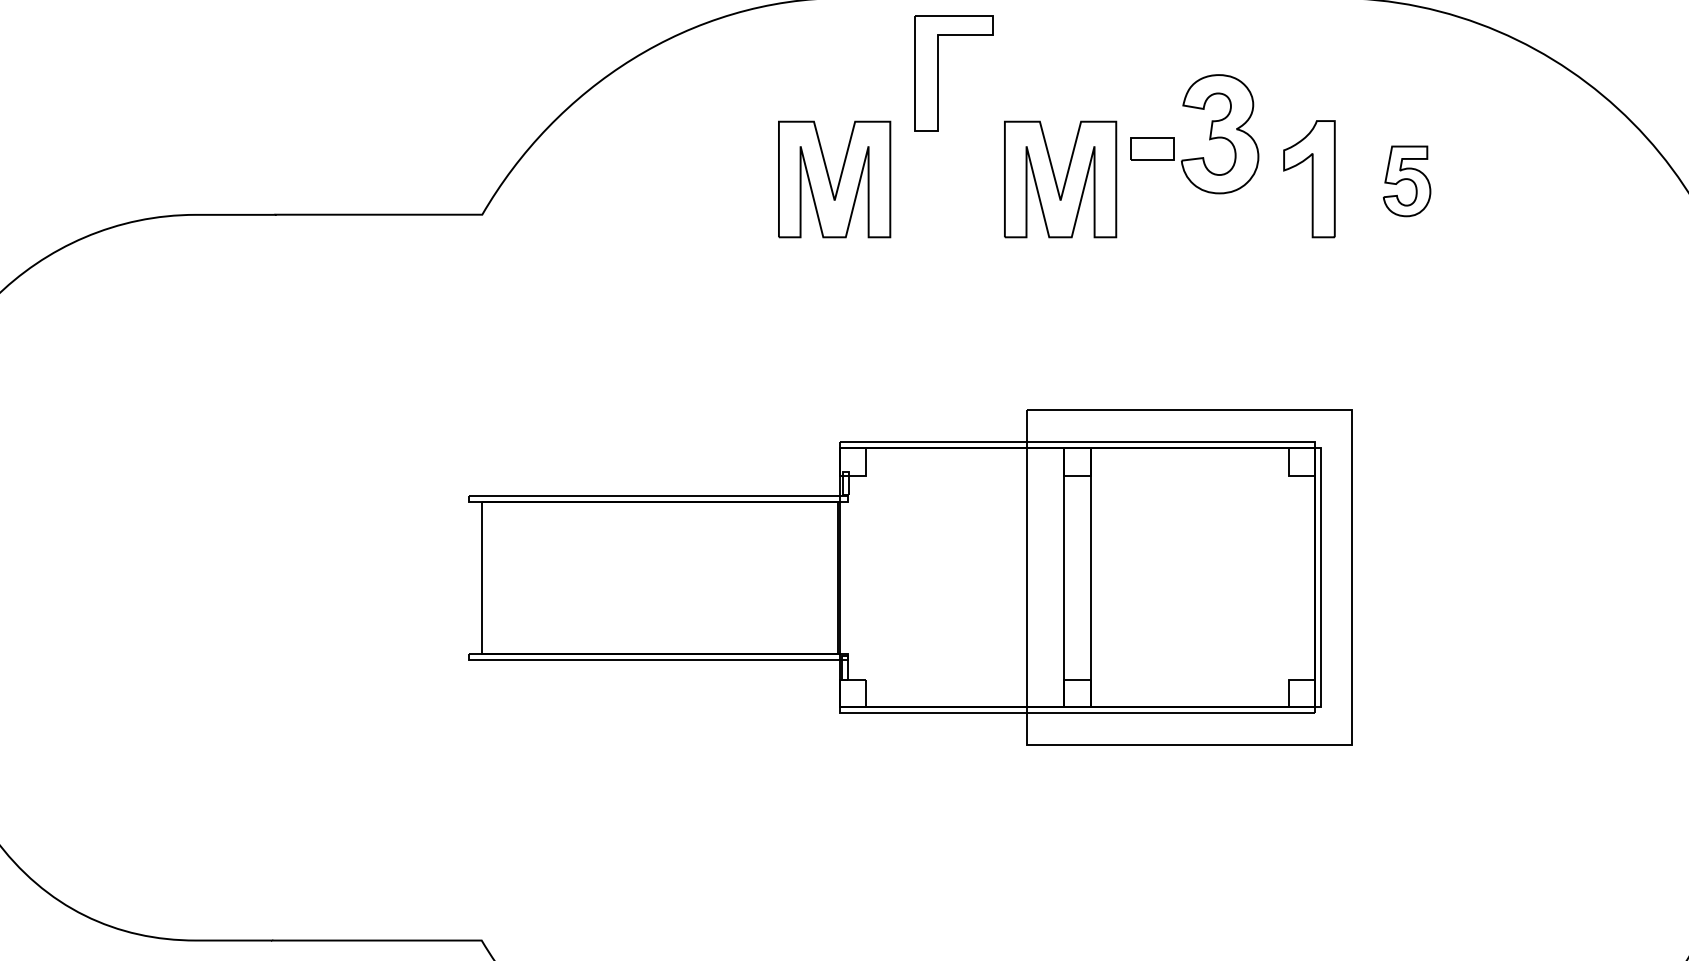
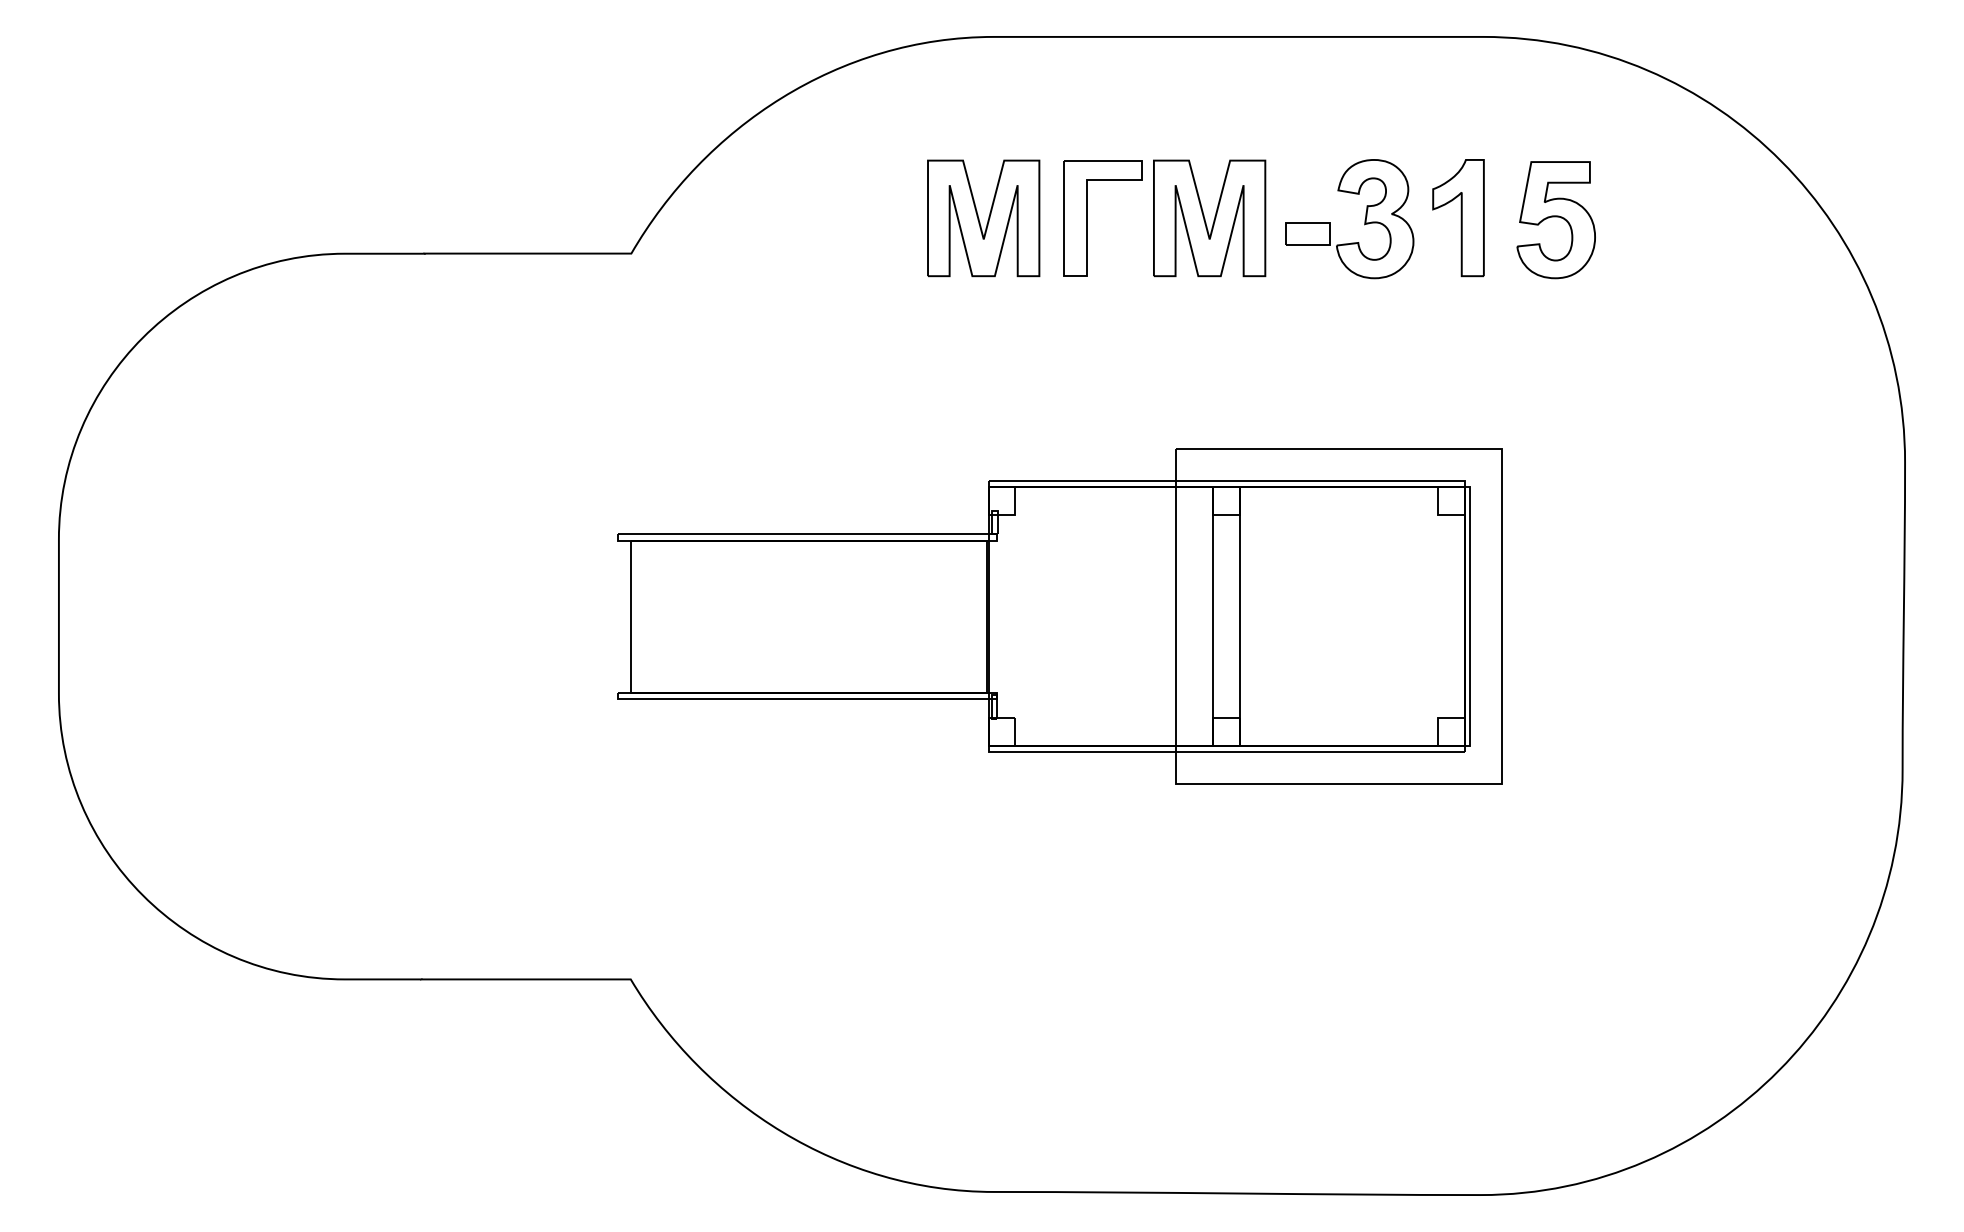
part: (938, 73) -> (1087, 218), moved
part: (1209, 135) -> (1364, 220), moved
part: (1406, 181) -> (1555, 220), size x1.67

